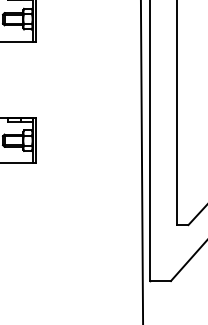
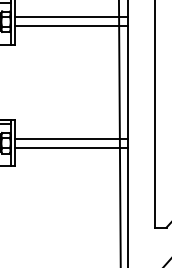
line: (93, 14) -> (71, 17), added
line: (93, 23) -> (71, 26), added
line: (93, 136) -> (71, 139), added
line: (93, 145) -> (71, 148), added

